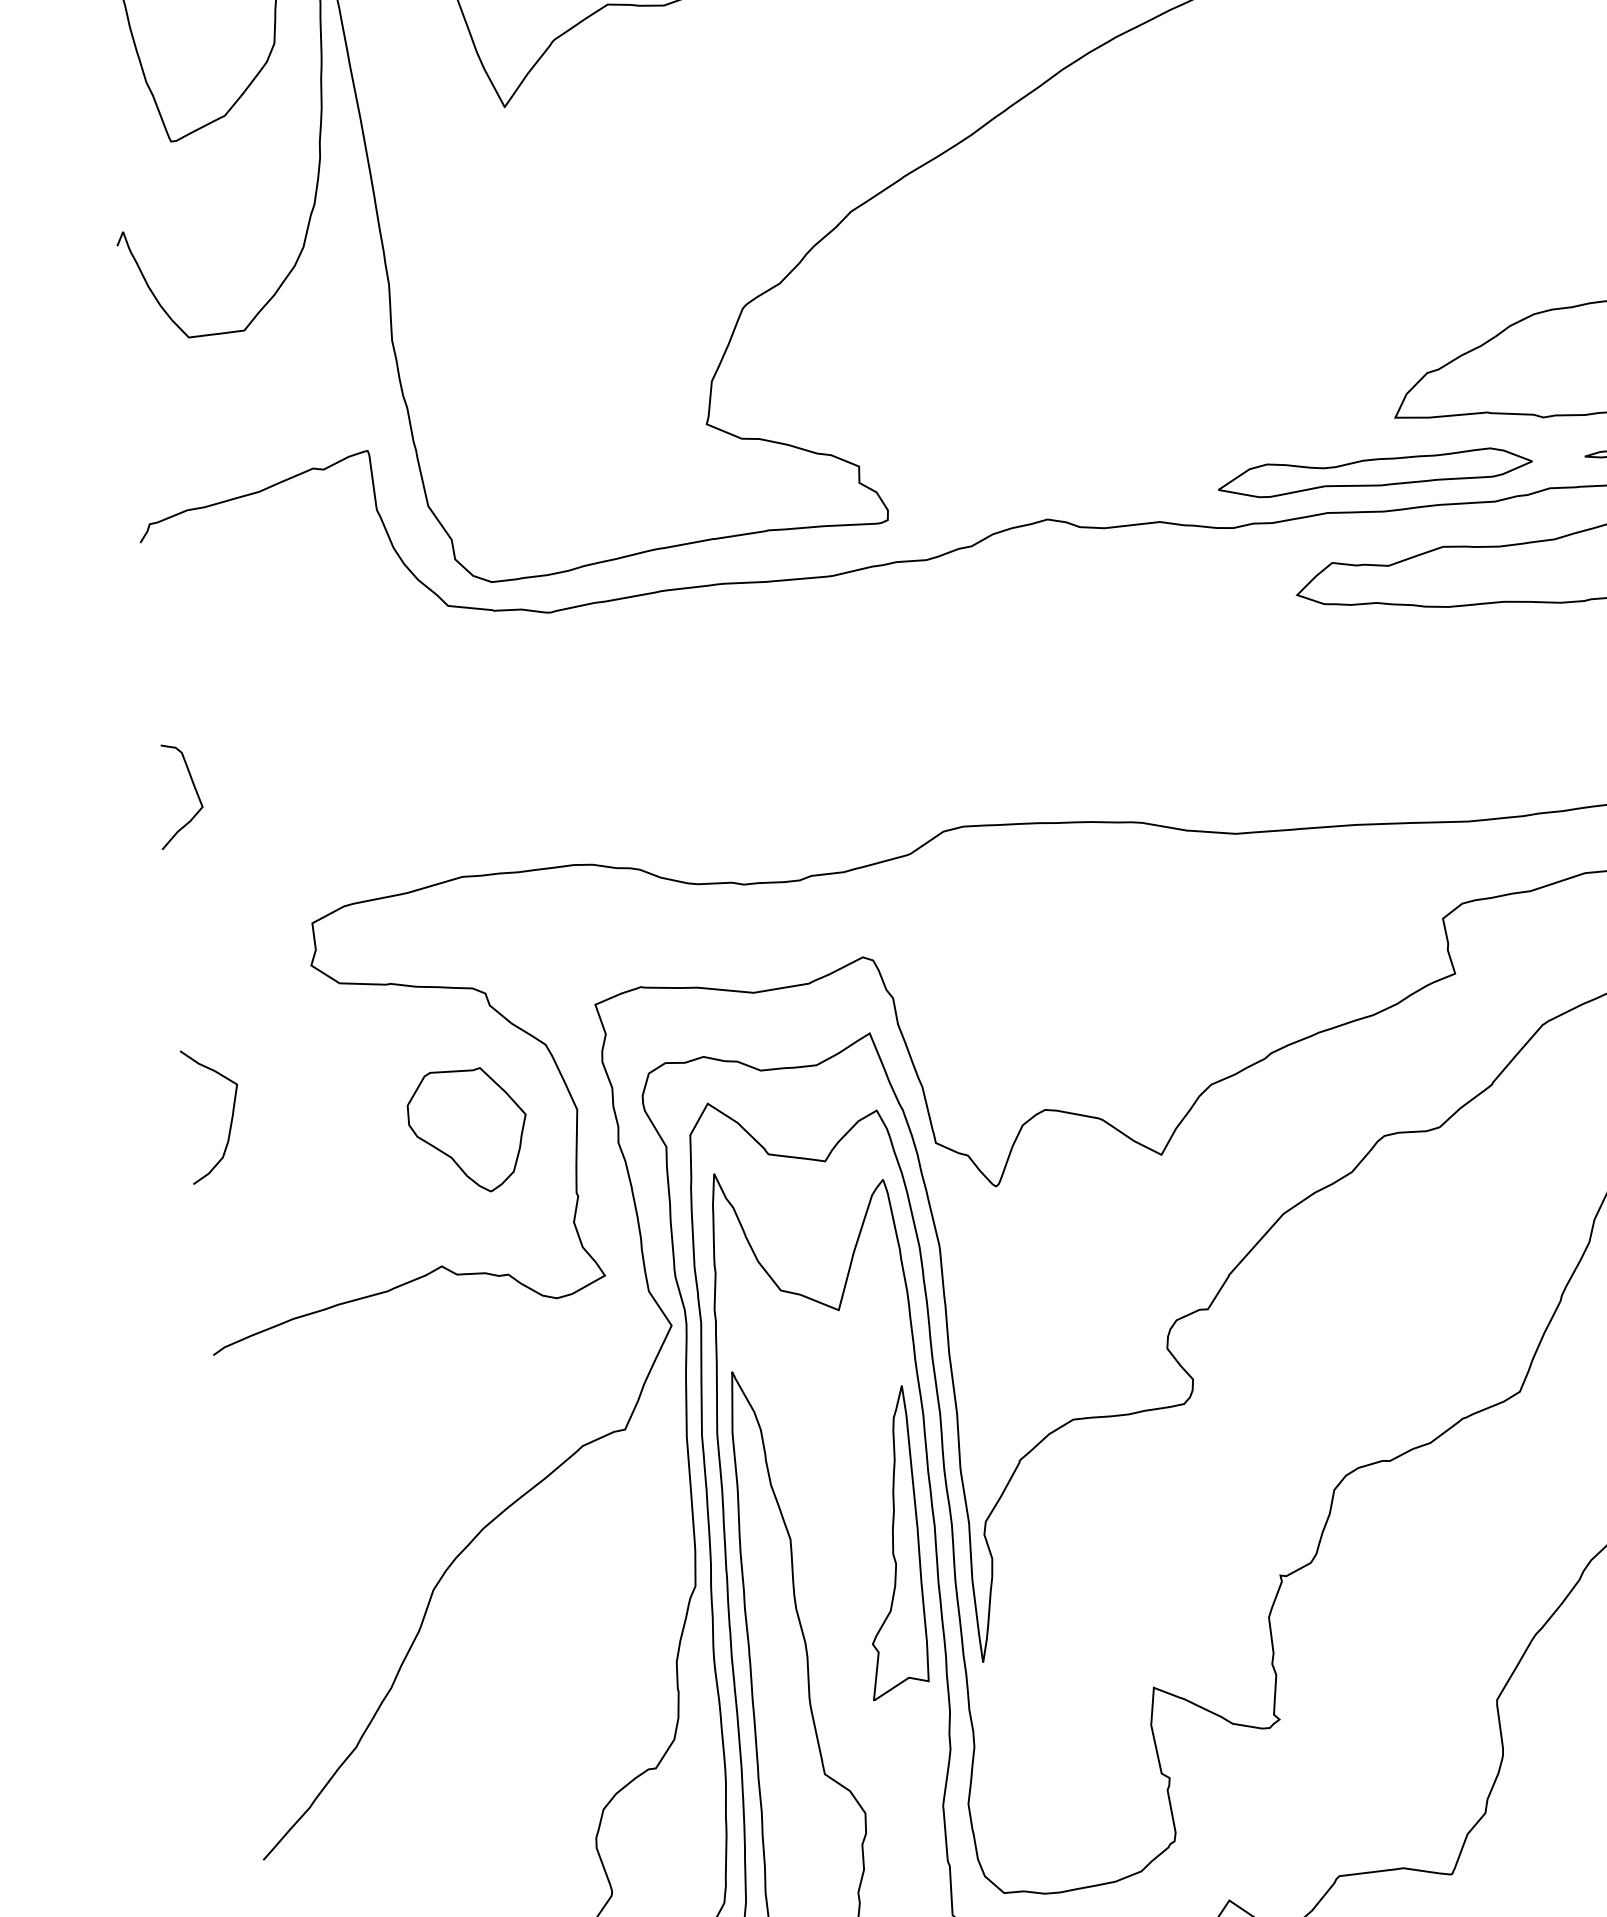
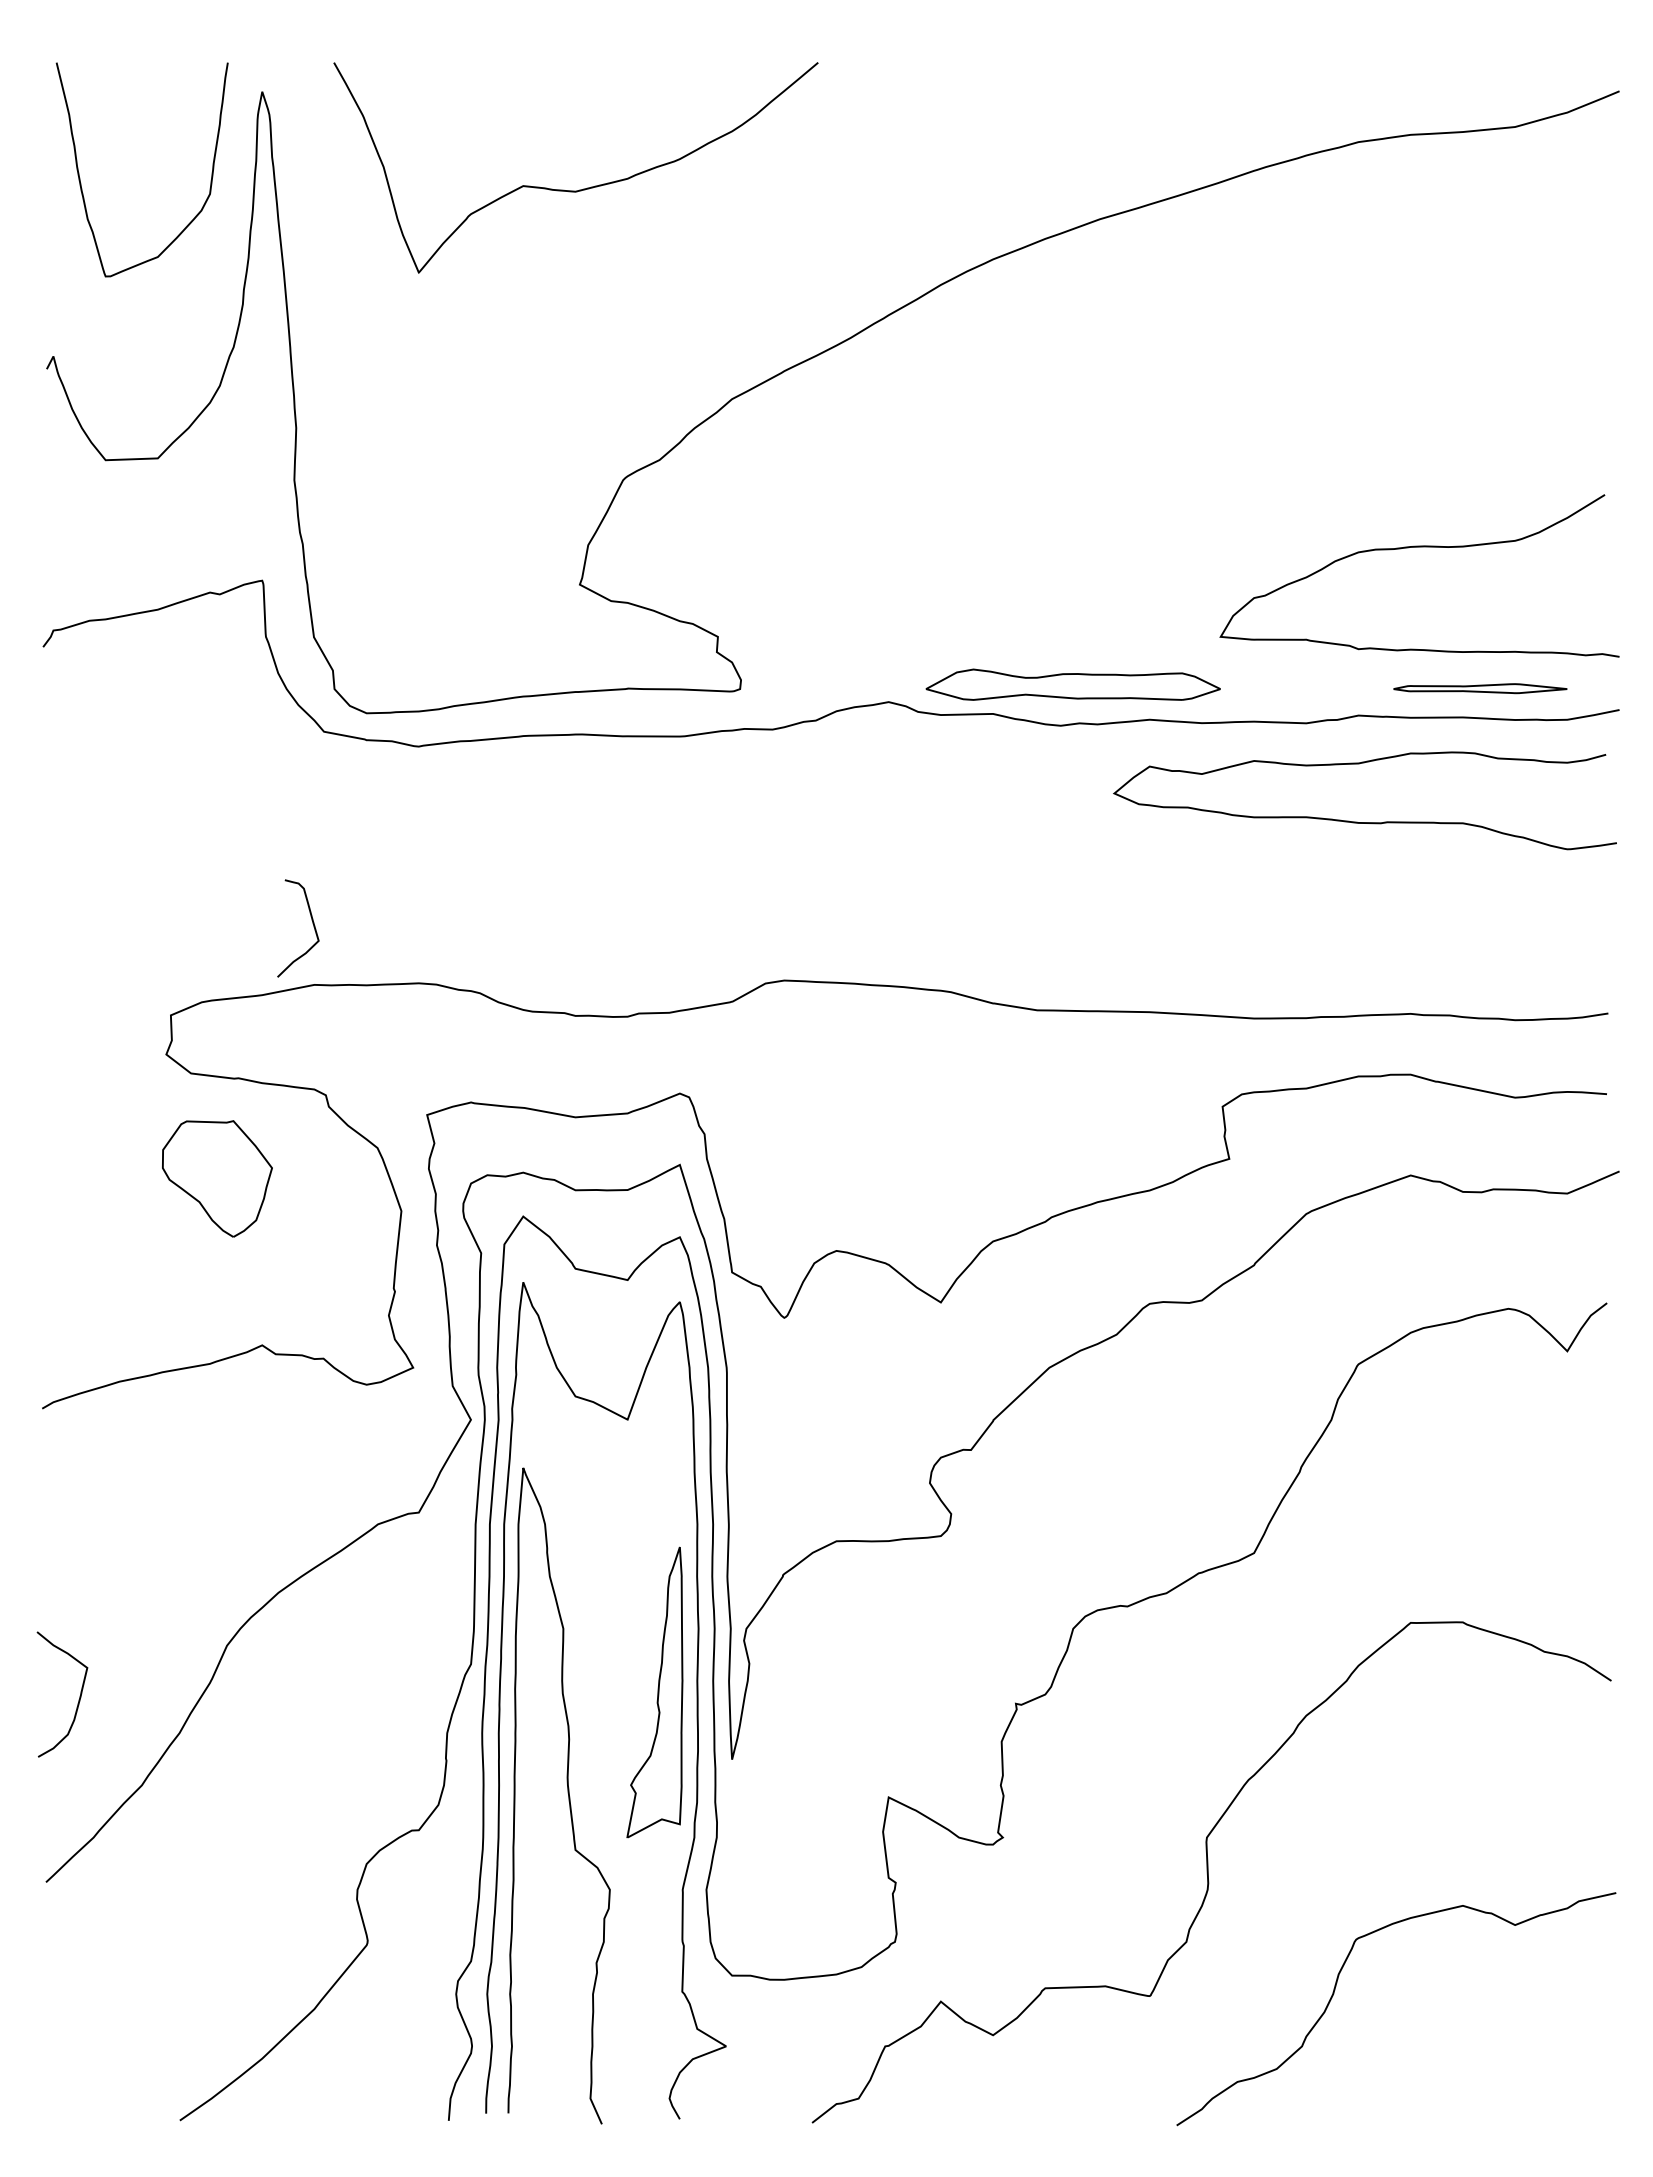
part: (1374, 470) -> (1072, 684), moved
curve: (194, 789) -> (312, 923), moved
curve: (230, 1119) -> (78, 1699), moved
part: (468, 1130) -> (217, 1178), moved
part: (888, 1543) -> (654, 1692), moved

